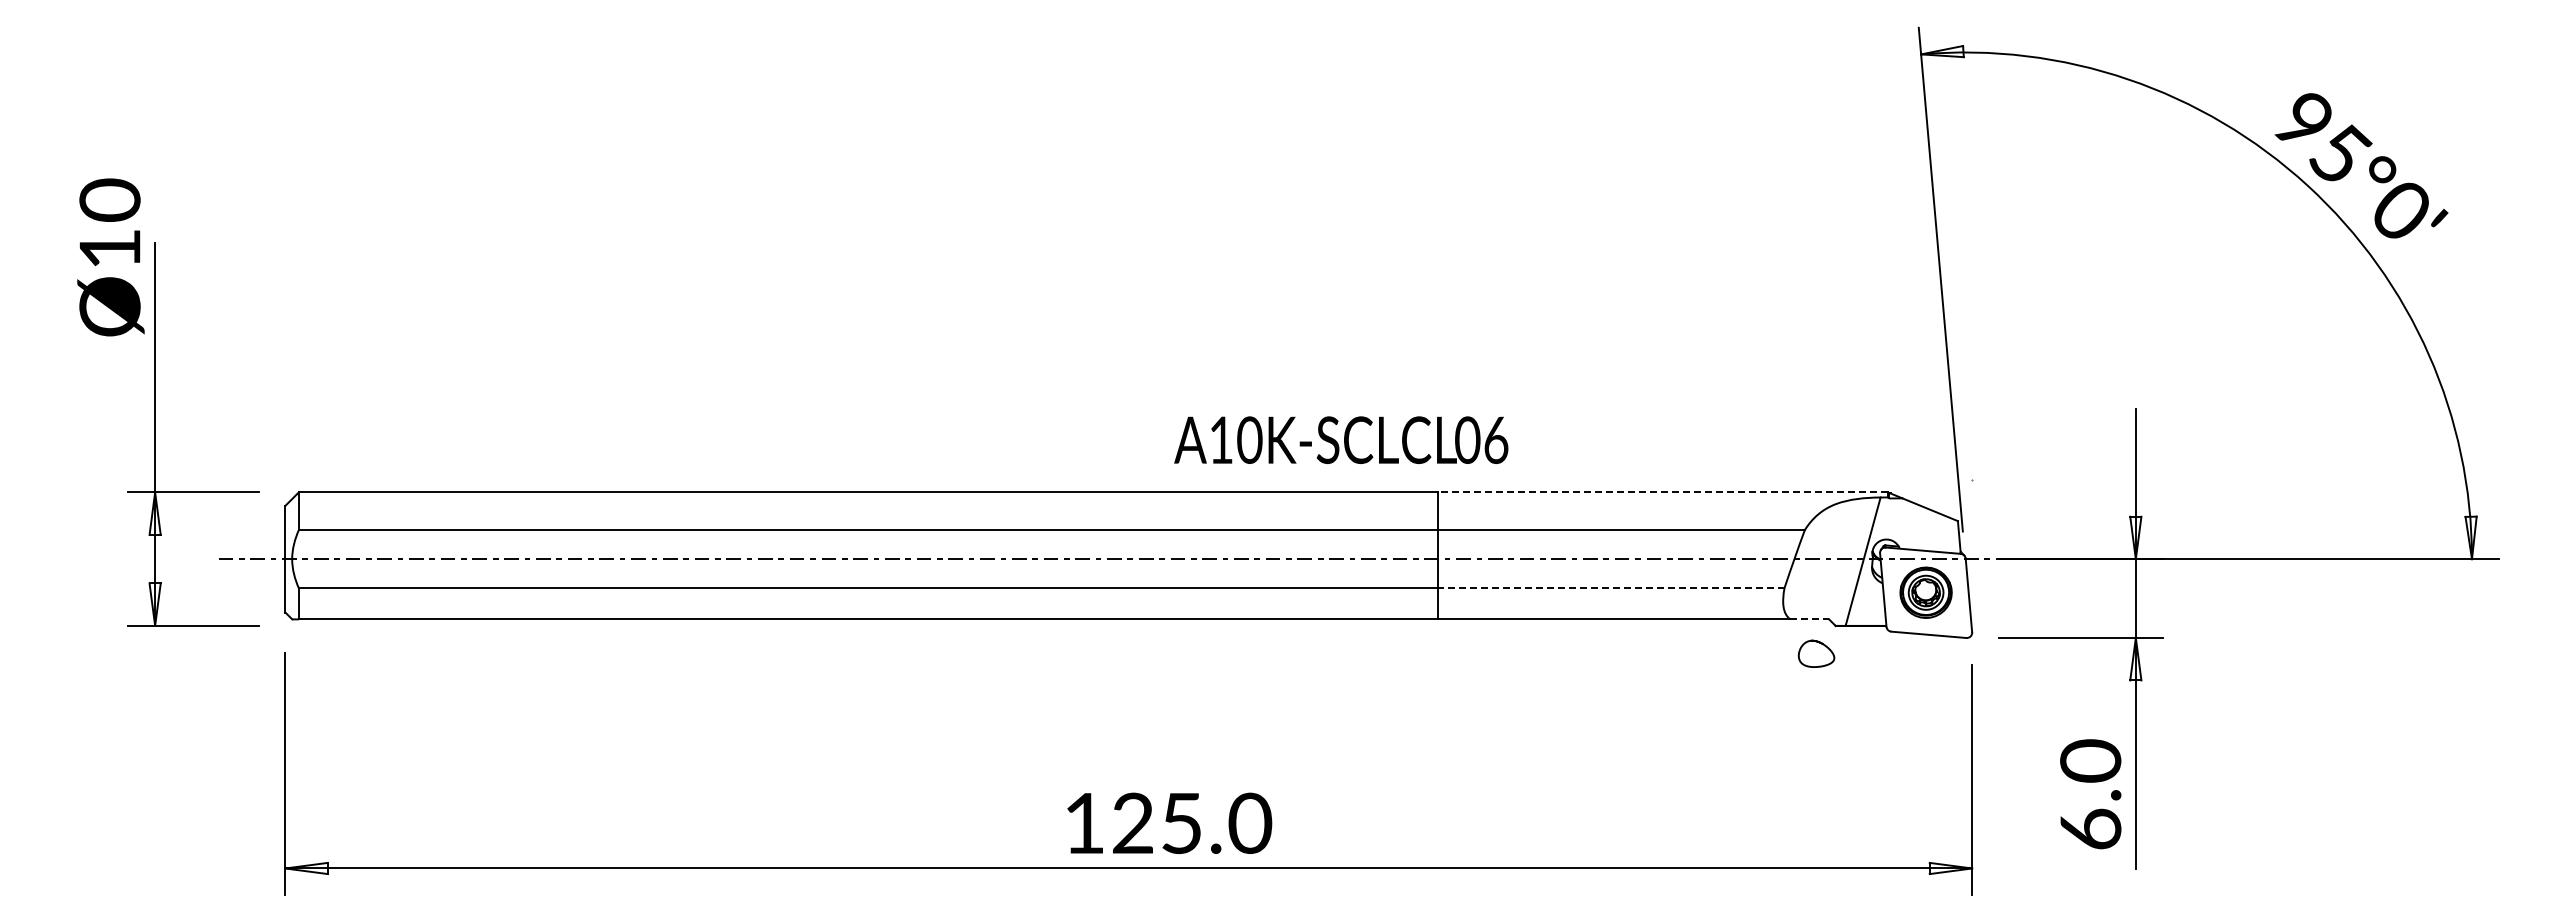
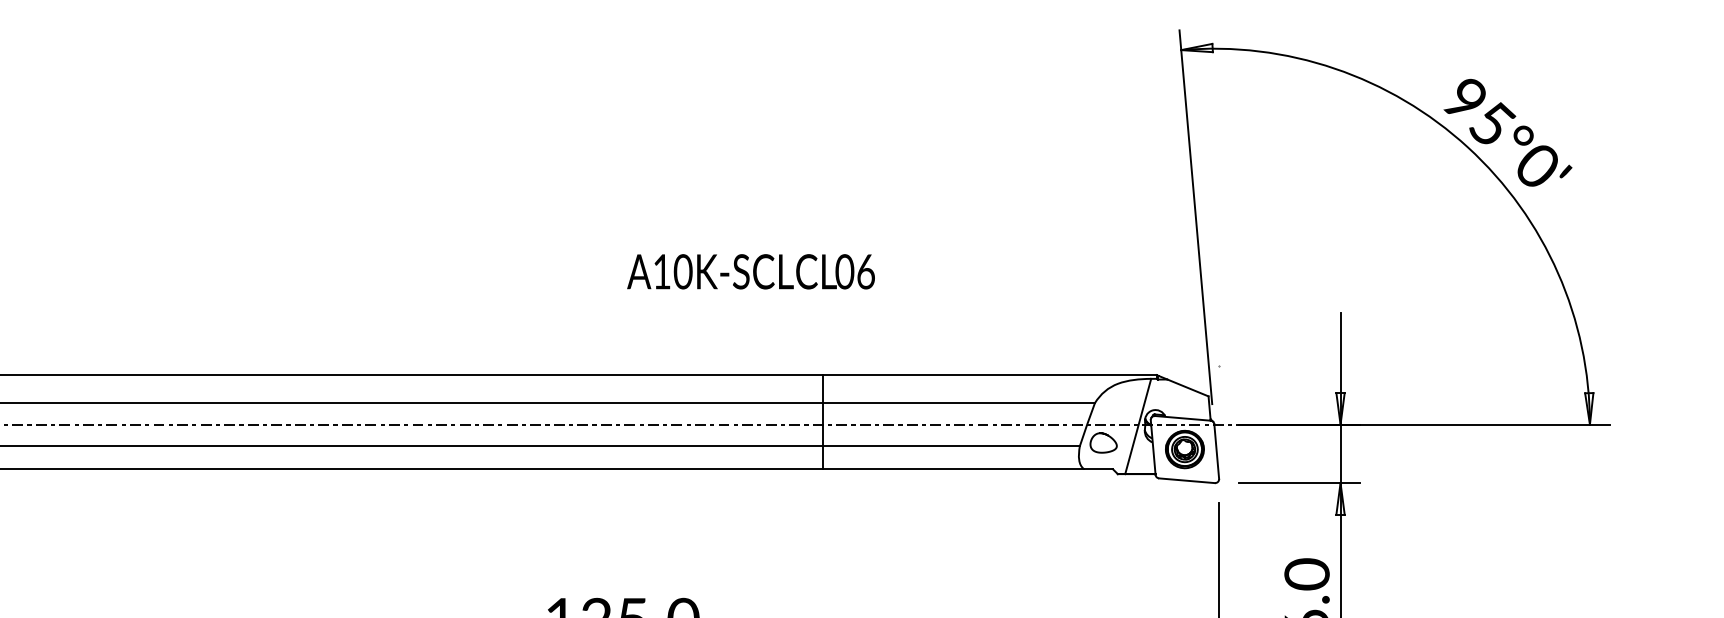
text: (1341, 439) -> (751, 271), moved
line: (1663, 492) -> (990, 375), dashed -> solid
line: (1610, 588) -> (950, 446), dashed -> solid
line: (1810, 619) -> (1099, 469), dashed -> solid
part: (1816, 653) -> (1103, 442), moved

